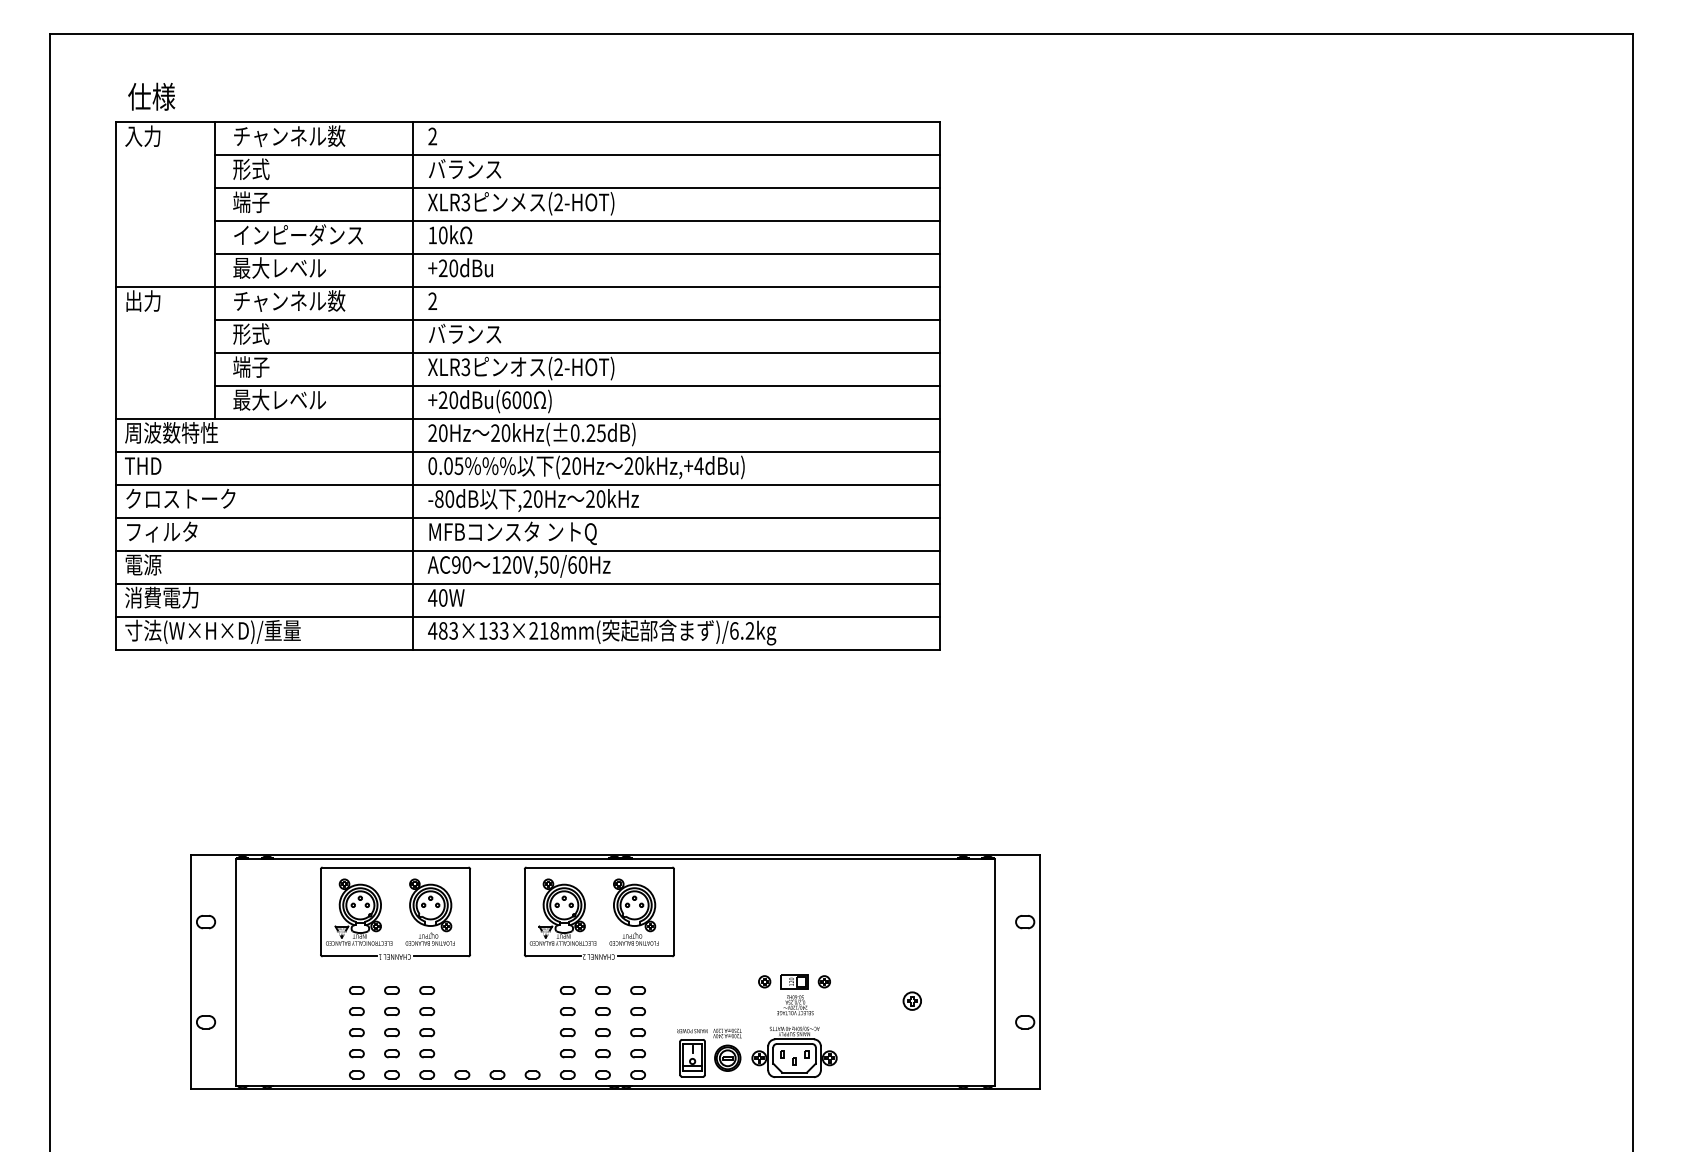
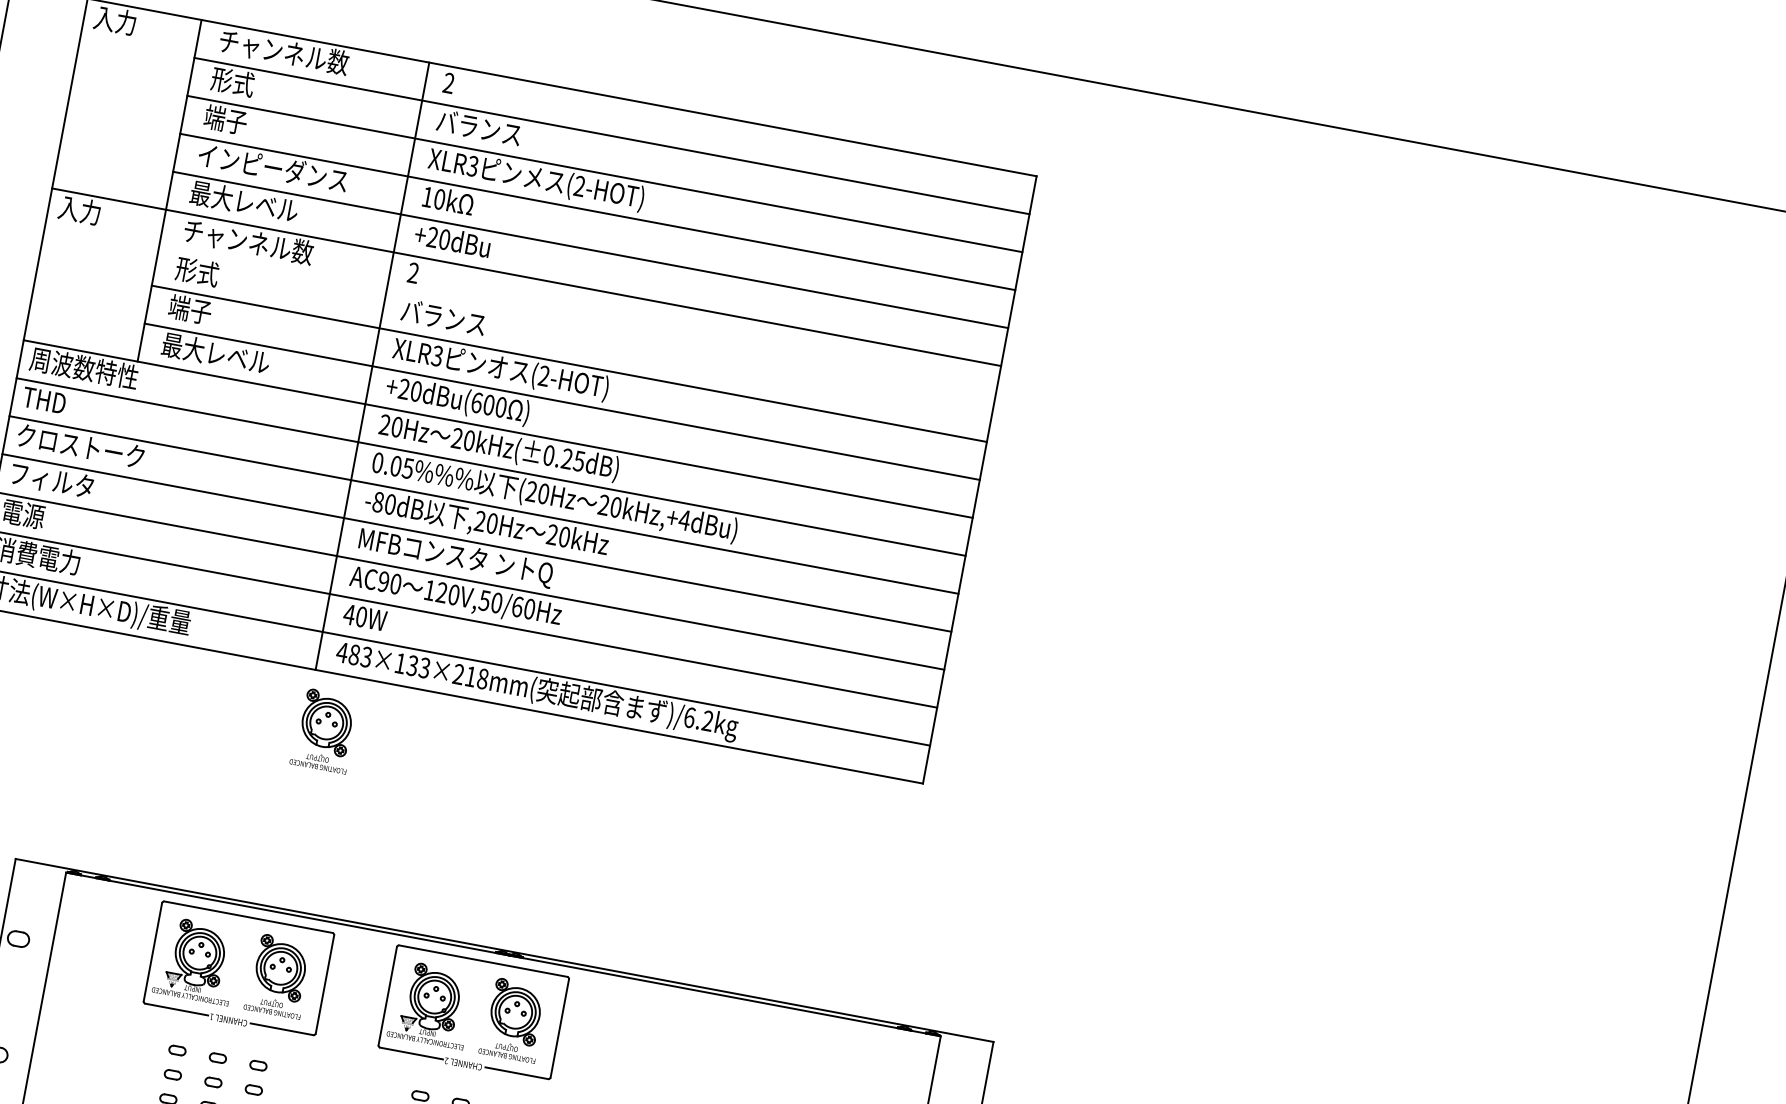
text: (133, 300) -> (68, 207), 出力 -> 入力
line: (577, 320) -> (575, 326), removed
part: (429, 698) -> (324, 729), added

